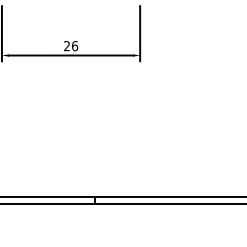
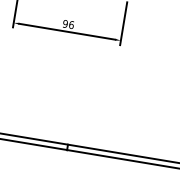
text: (67, 46) -> (65, 24), 26 -> 96

